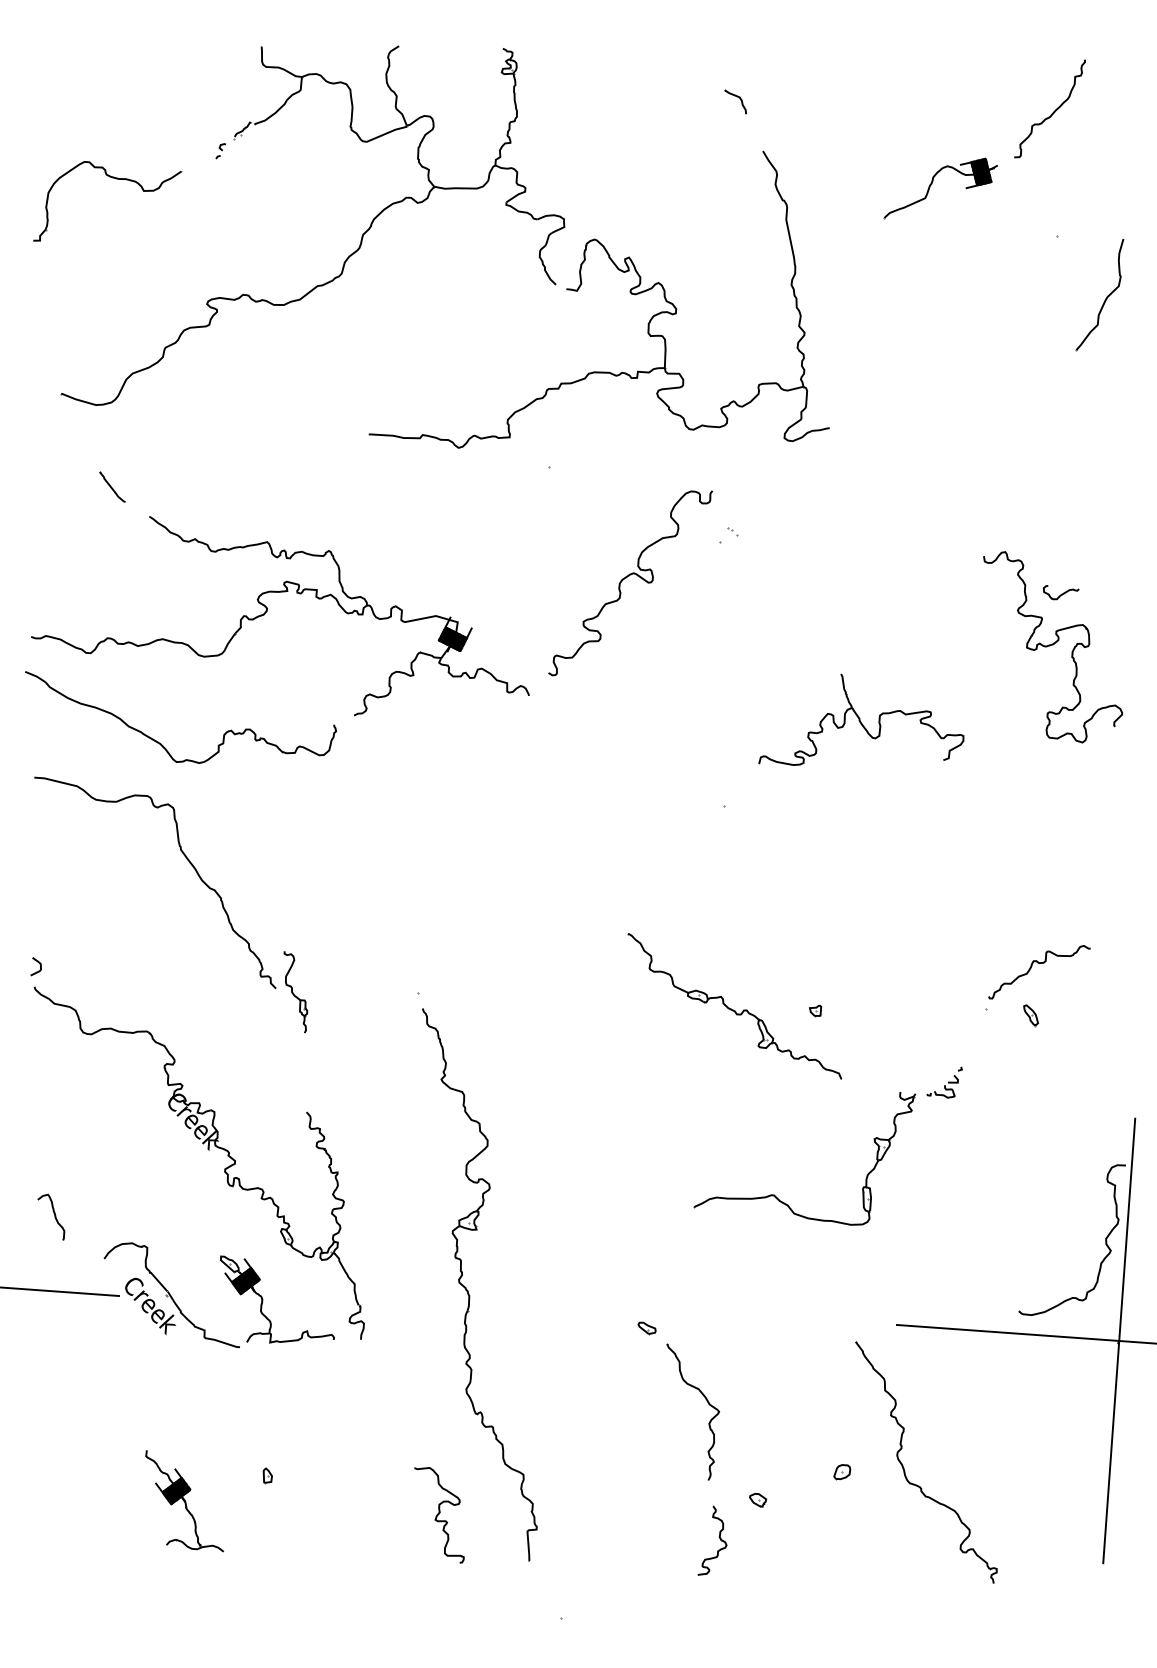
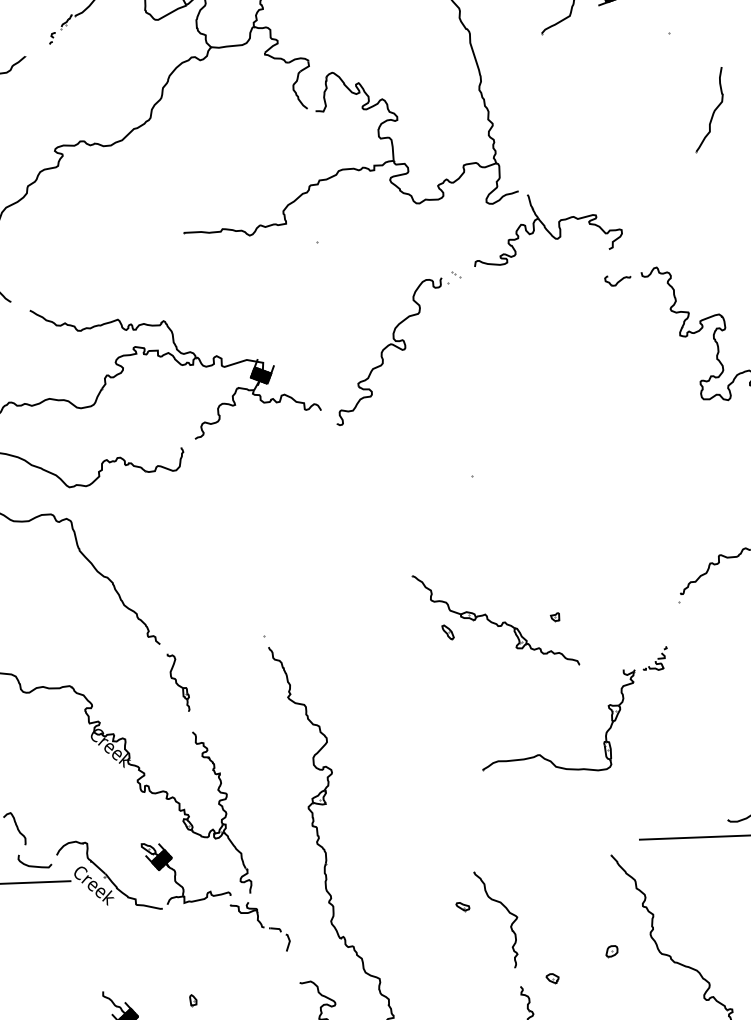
part: (1105, 298) -> (713, 111), moved
part: (626, 578) -> (386, 348), moved
part: (1060, 592) -> (617, 280), moved
part: (861, 719) -> (546, 226), moved
part: (295, 992) -> (178, 682), moved
part: (1030, 1015) -> (447, 632), moved
curve: (71, 1269) -> (33, 865), added
part: (646, 1328) -> (462, 906), moved
part: (369, 1387) -> (260, 927), added

